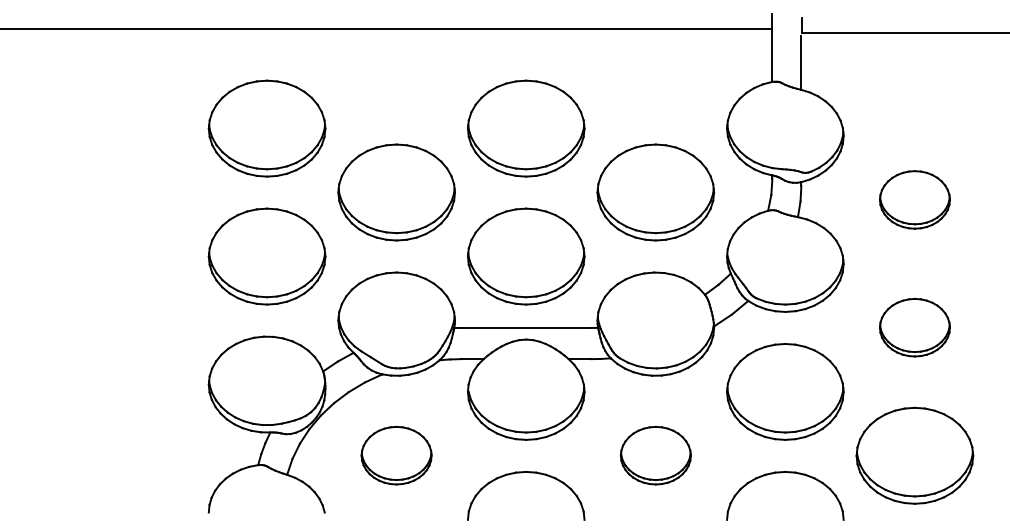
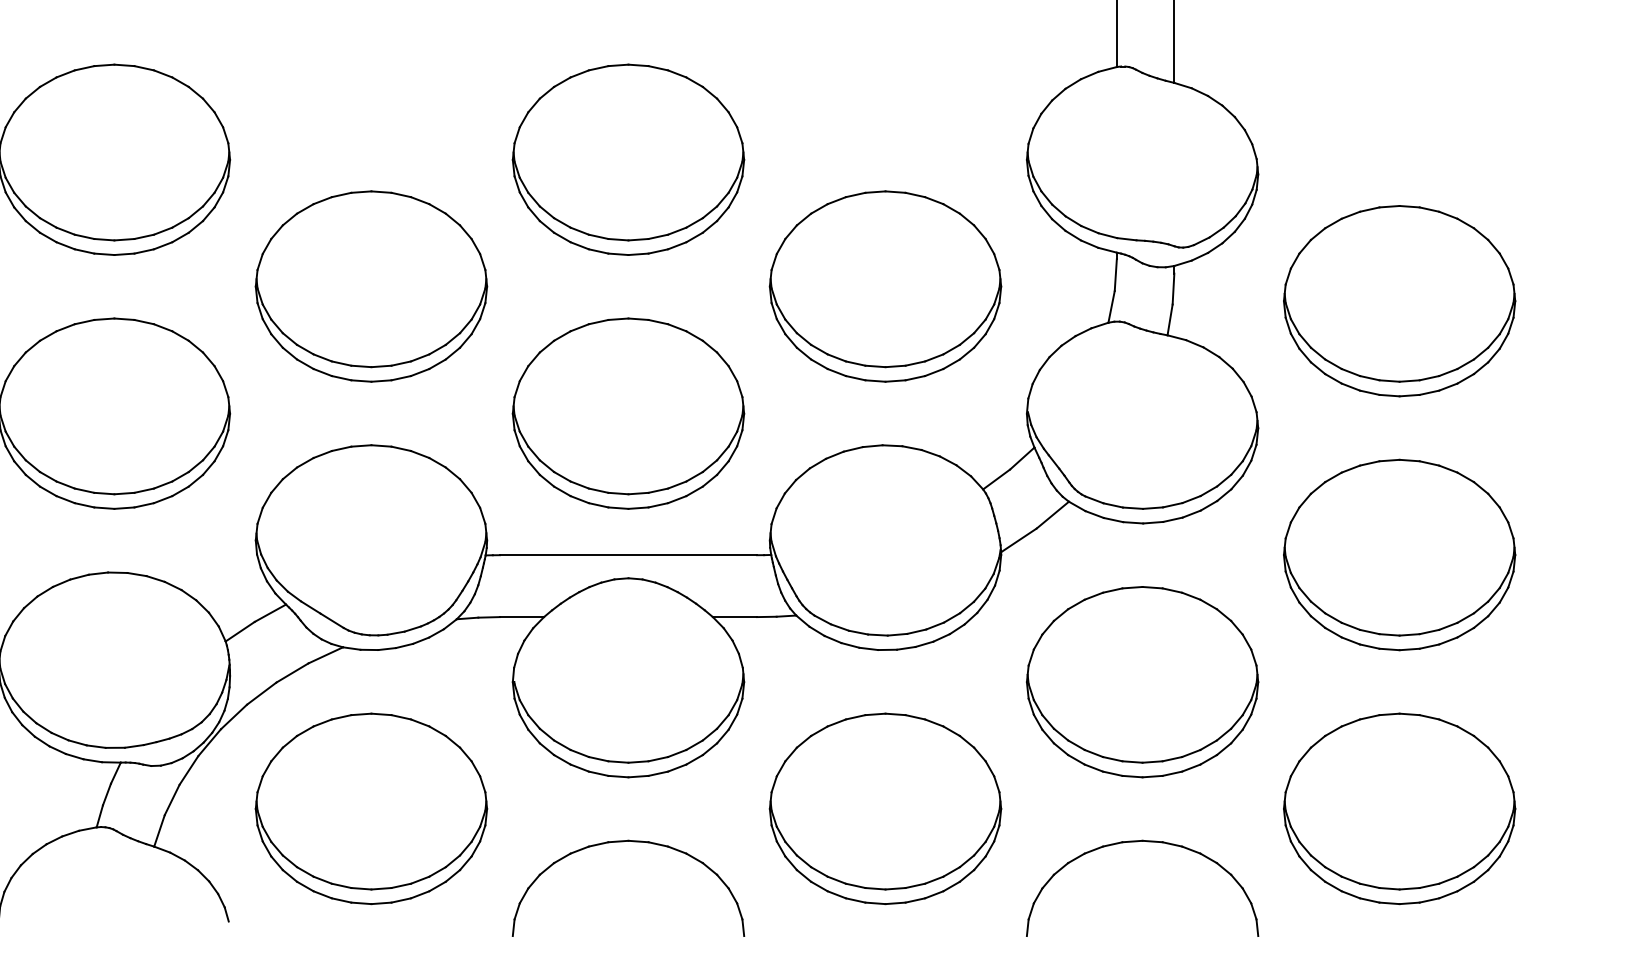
part: (914, 199) -> (1398, 300), size x1.67
part: (914, 327) -> (1398, 554), size x1.67
part: (396, 455) -> (371, 808), size x1.67
part: (655, 455) -> (884, 808), size x1.67

